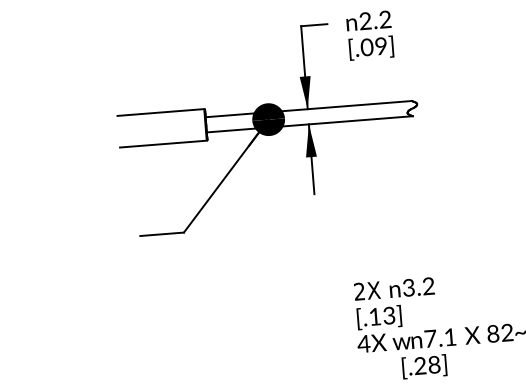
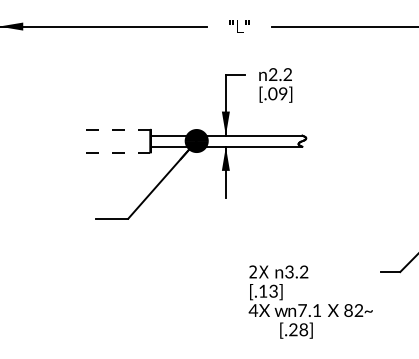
line: (161, 112) -> (118, 129), solid -> dashed
line: (163, 143) -> (118, 152), solid -> dashed

